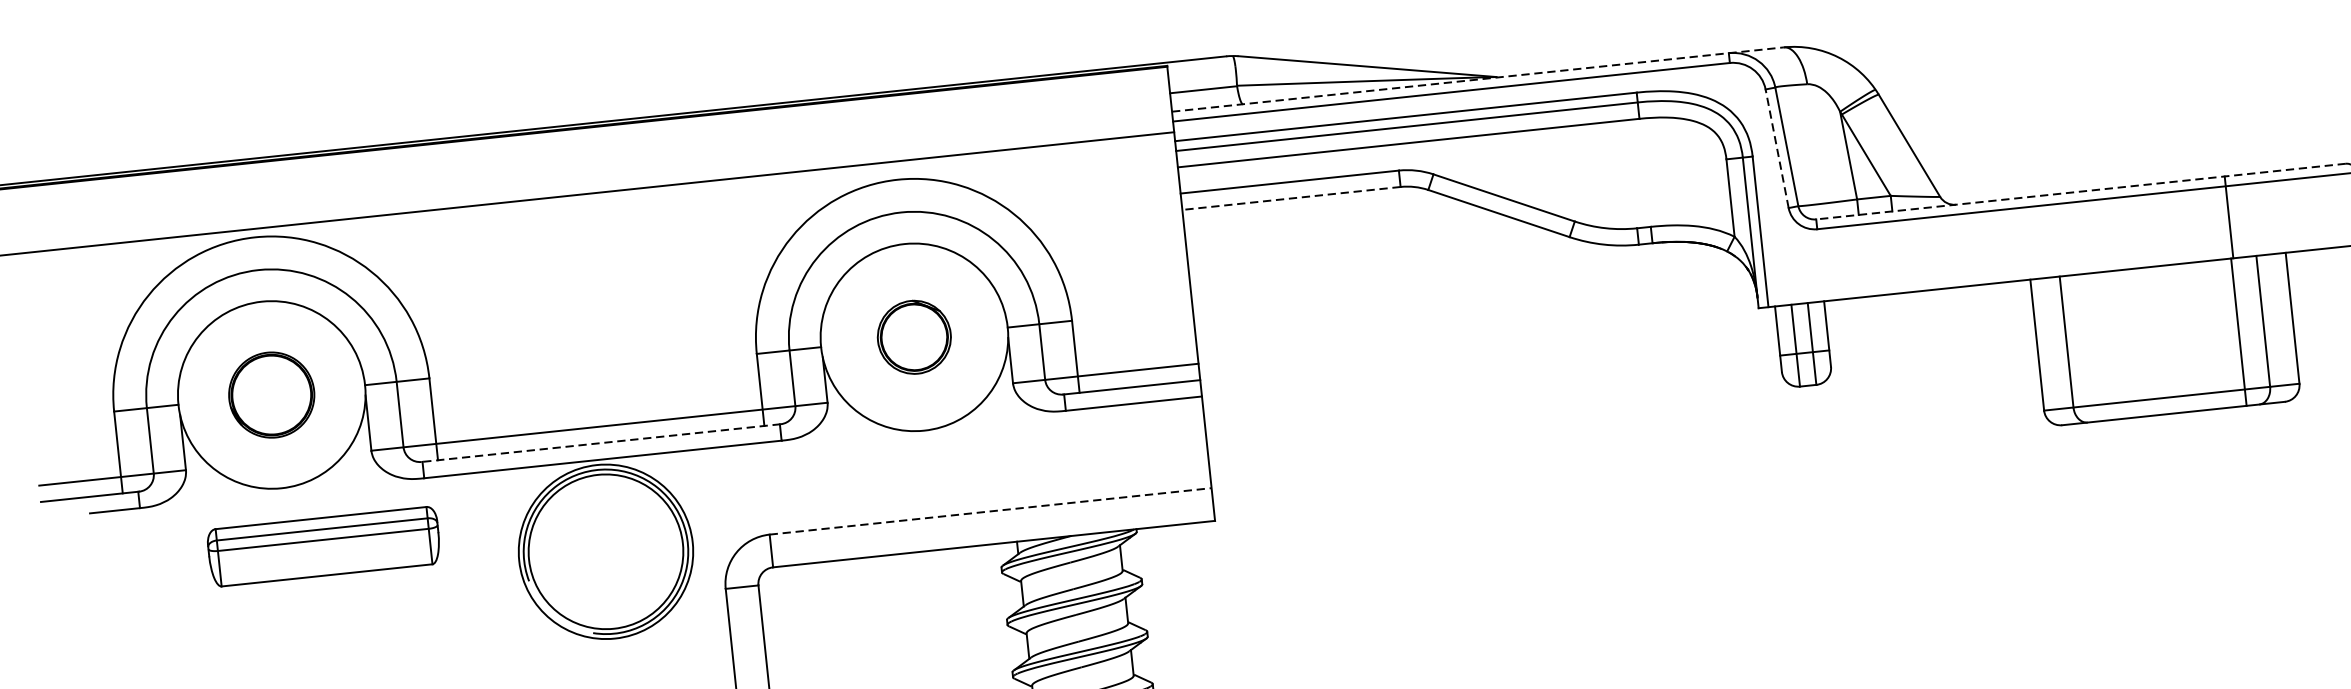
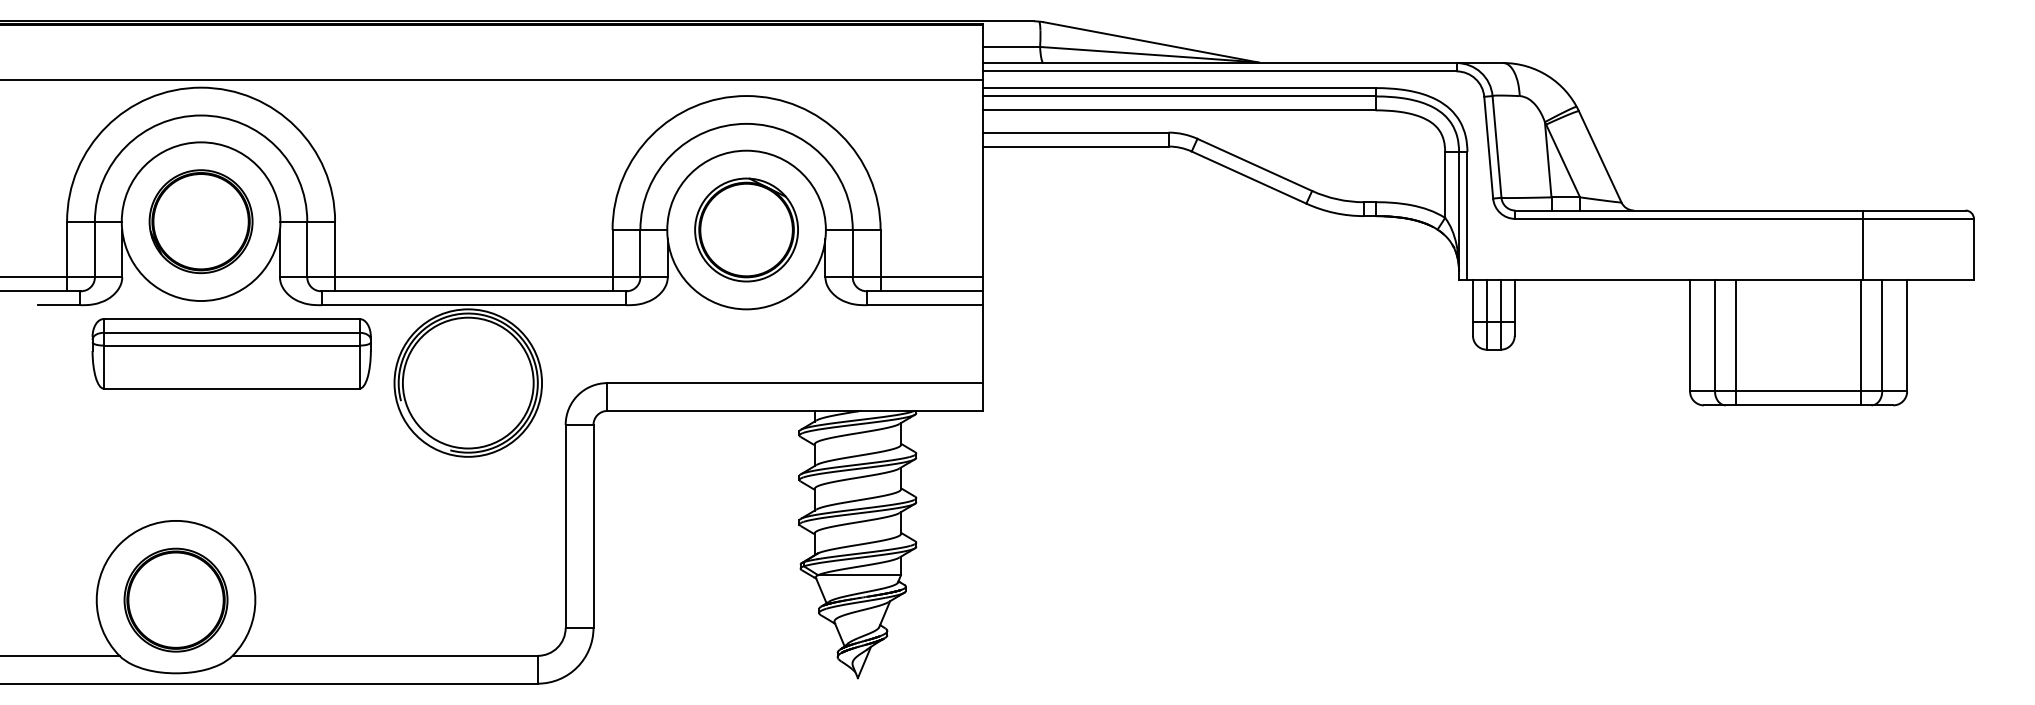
line: (1478, 80) -> (1243, 63), dashed -> solid
line: (1776, 148) -> (1488, 147), dashed -> solid
line: (2079, 191) -> (1739, 210), dashed -> solid
line: (1290, 198) -> (1075, 146), dashed -> solid
part: (914, 336) -> (746, 229), size x1.67
line: (2092, 347) -> (1736, 342), added
part: (271, 394) -> (200, 221), size x1.43
line: (600, 443) -> (473, 291), dashed -> solid
line: (990, 511) -> (795, 383), dashed -> solid
part: (323, 546) -> (231, 353), size x1.43

